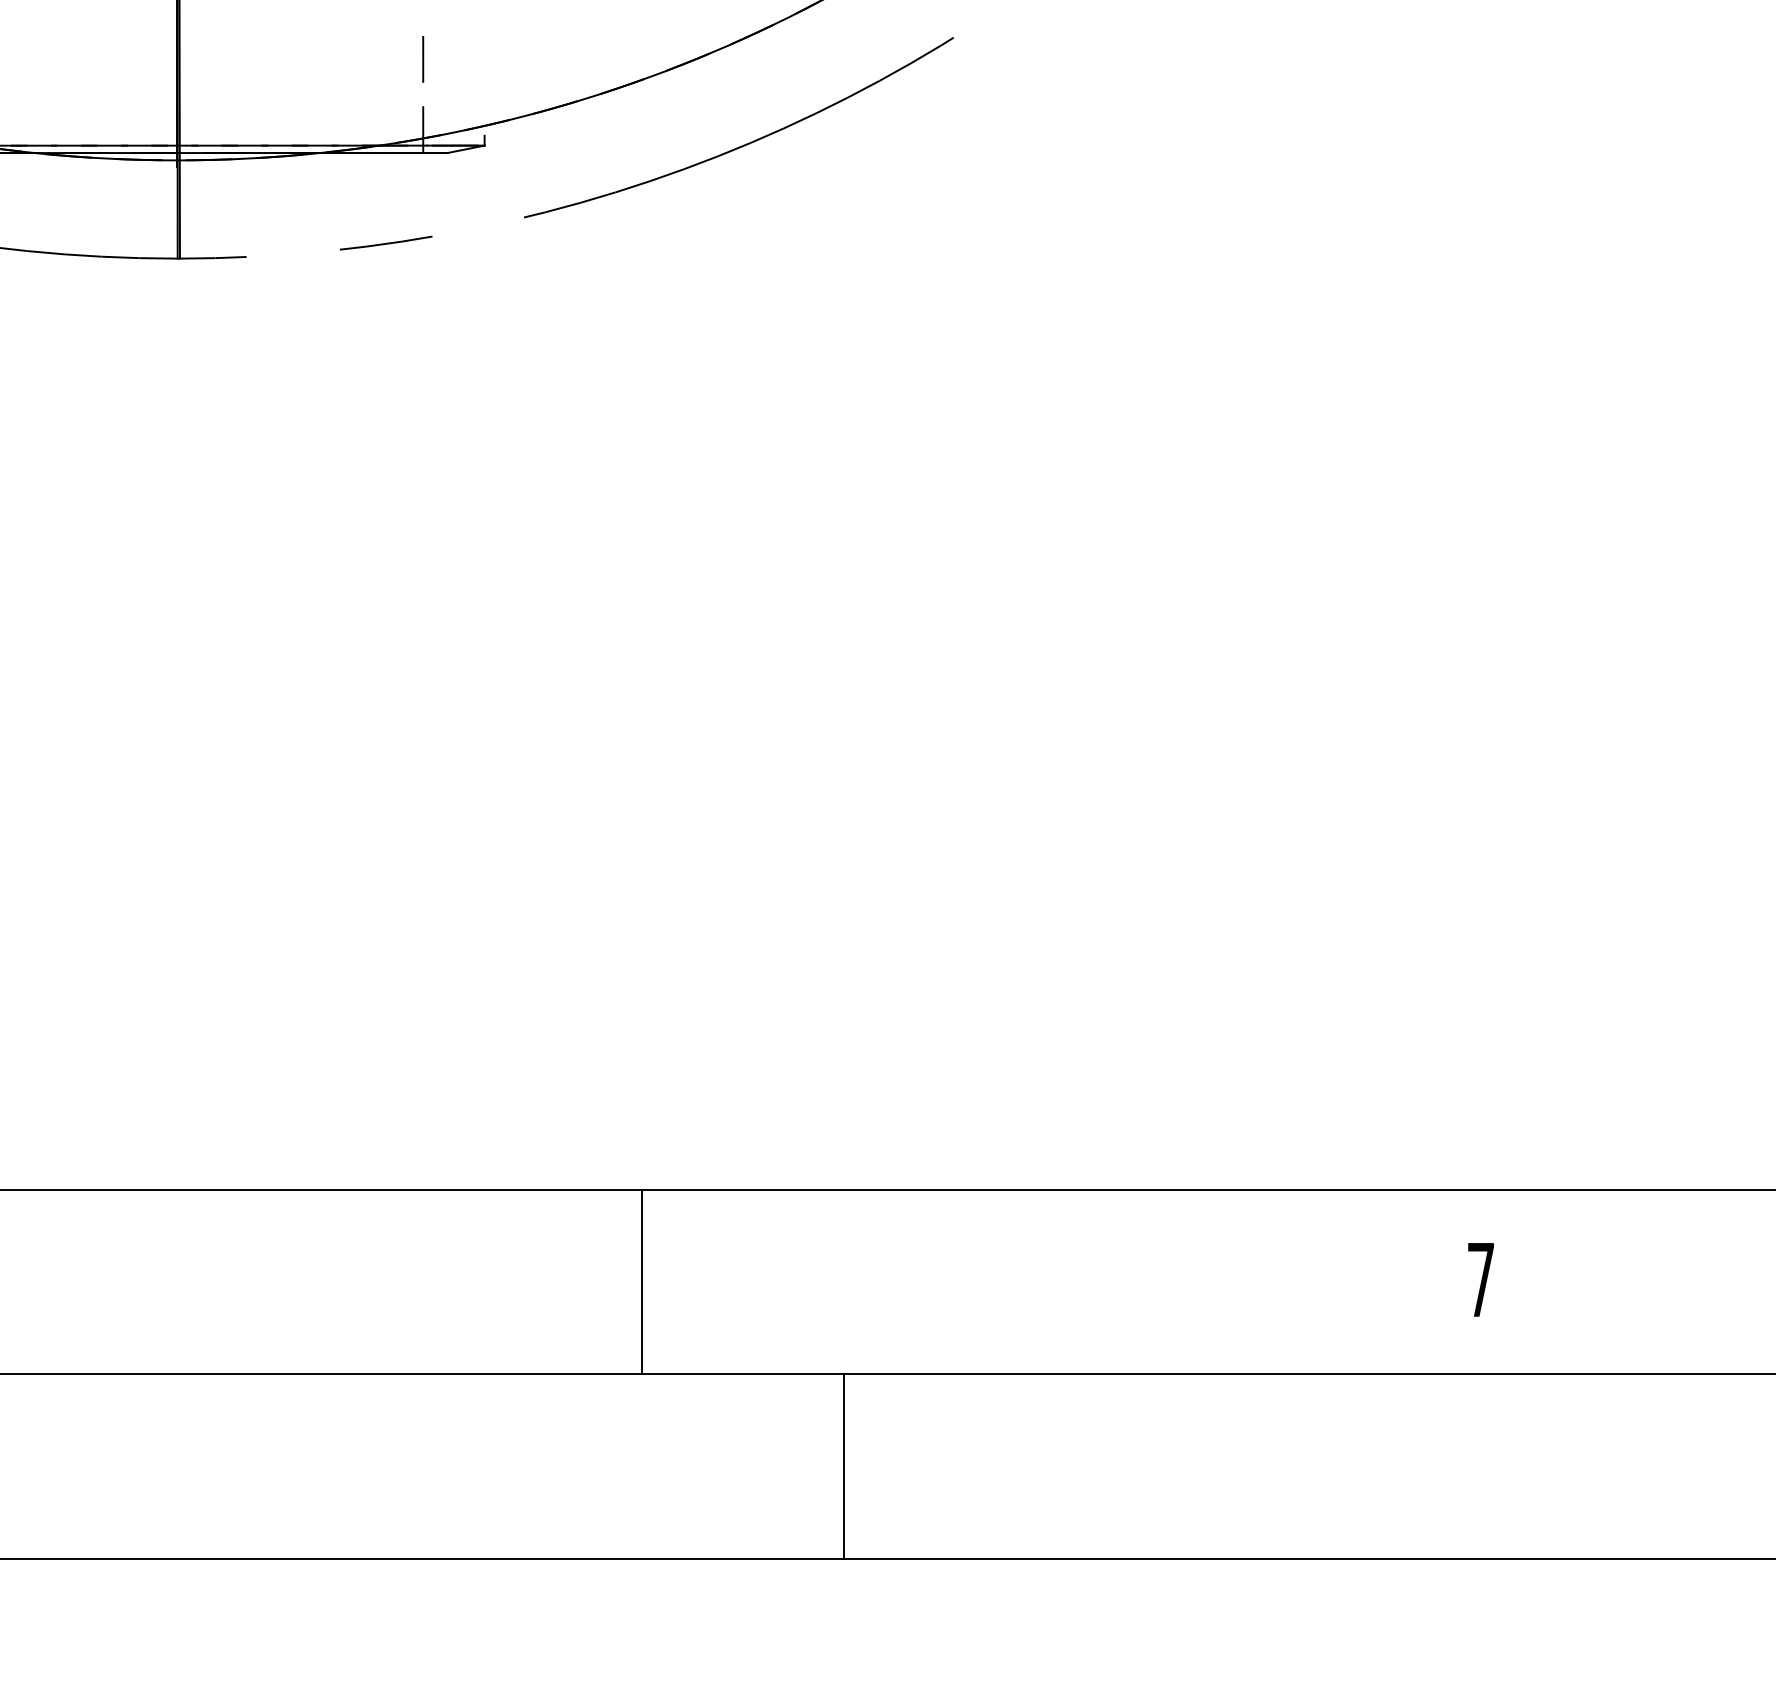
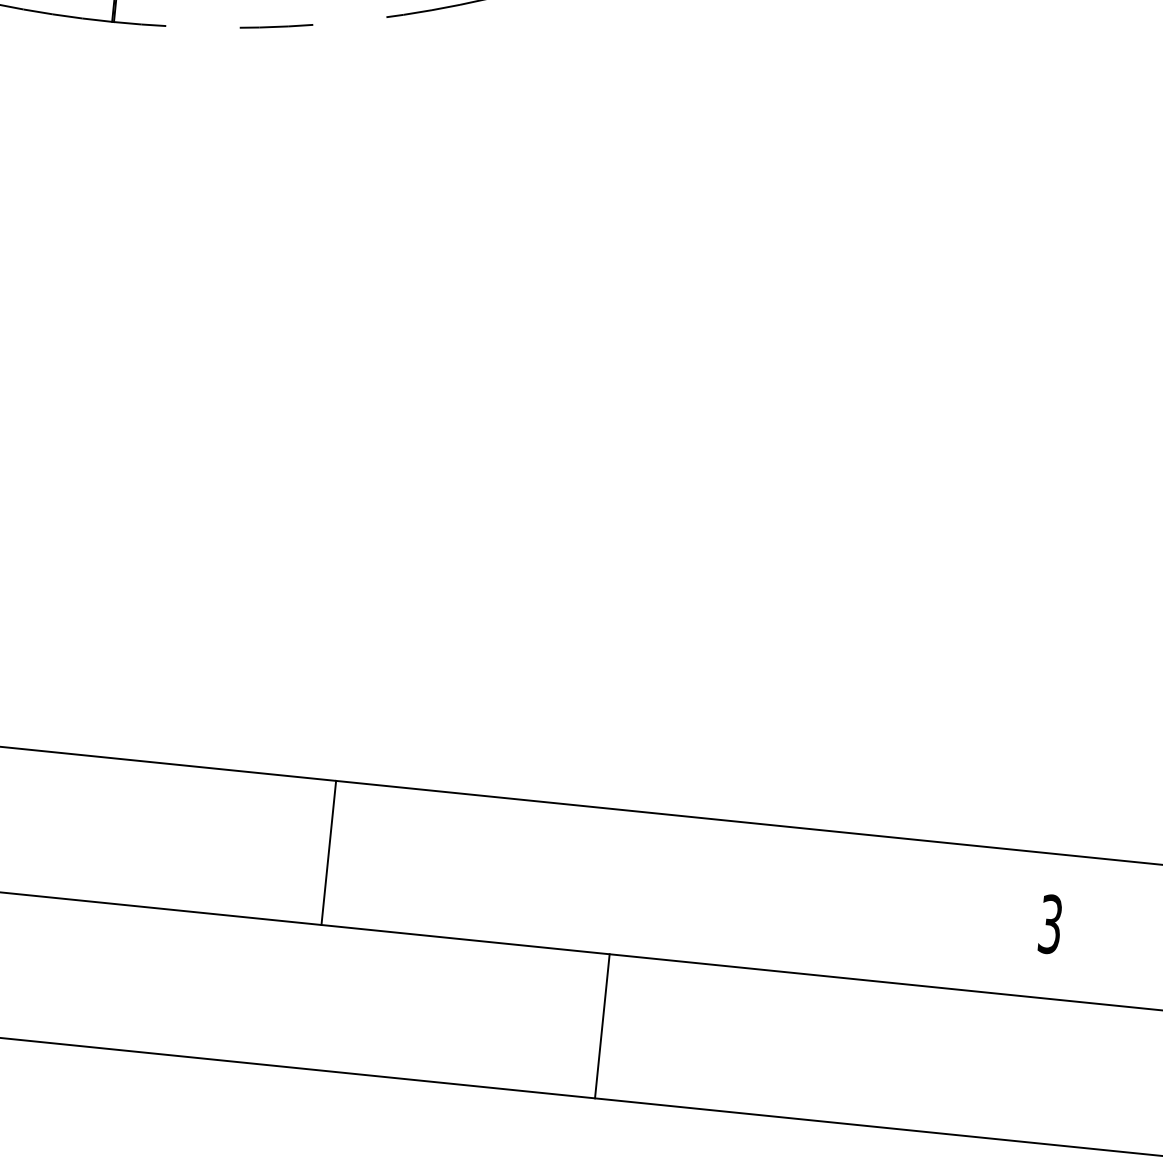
text: (1480, 1279) -> (1050, 924), 7 -> 3
line: (641, 1282) -> (328, 853), moved
line: (843, 1466) -> (601, 1026), moved

